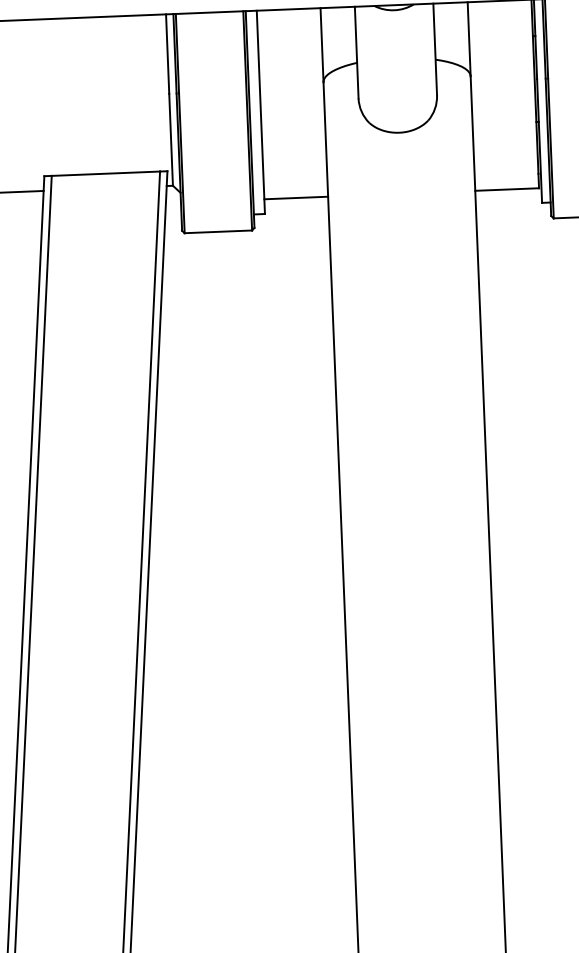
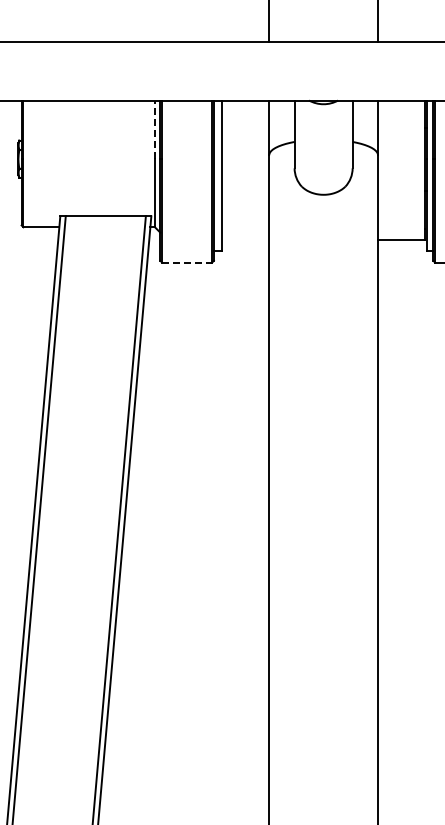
line: (166, 53) -> (154, 129), solid -> dashed
line: (296, 197) -> (245, 239), removed
line: (218, 231) -> (187, 262), solid -> dashed

